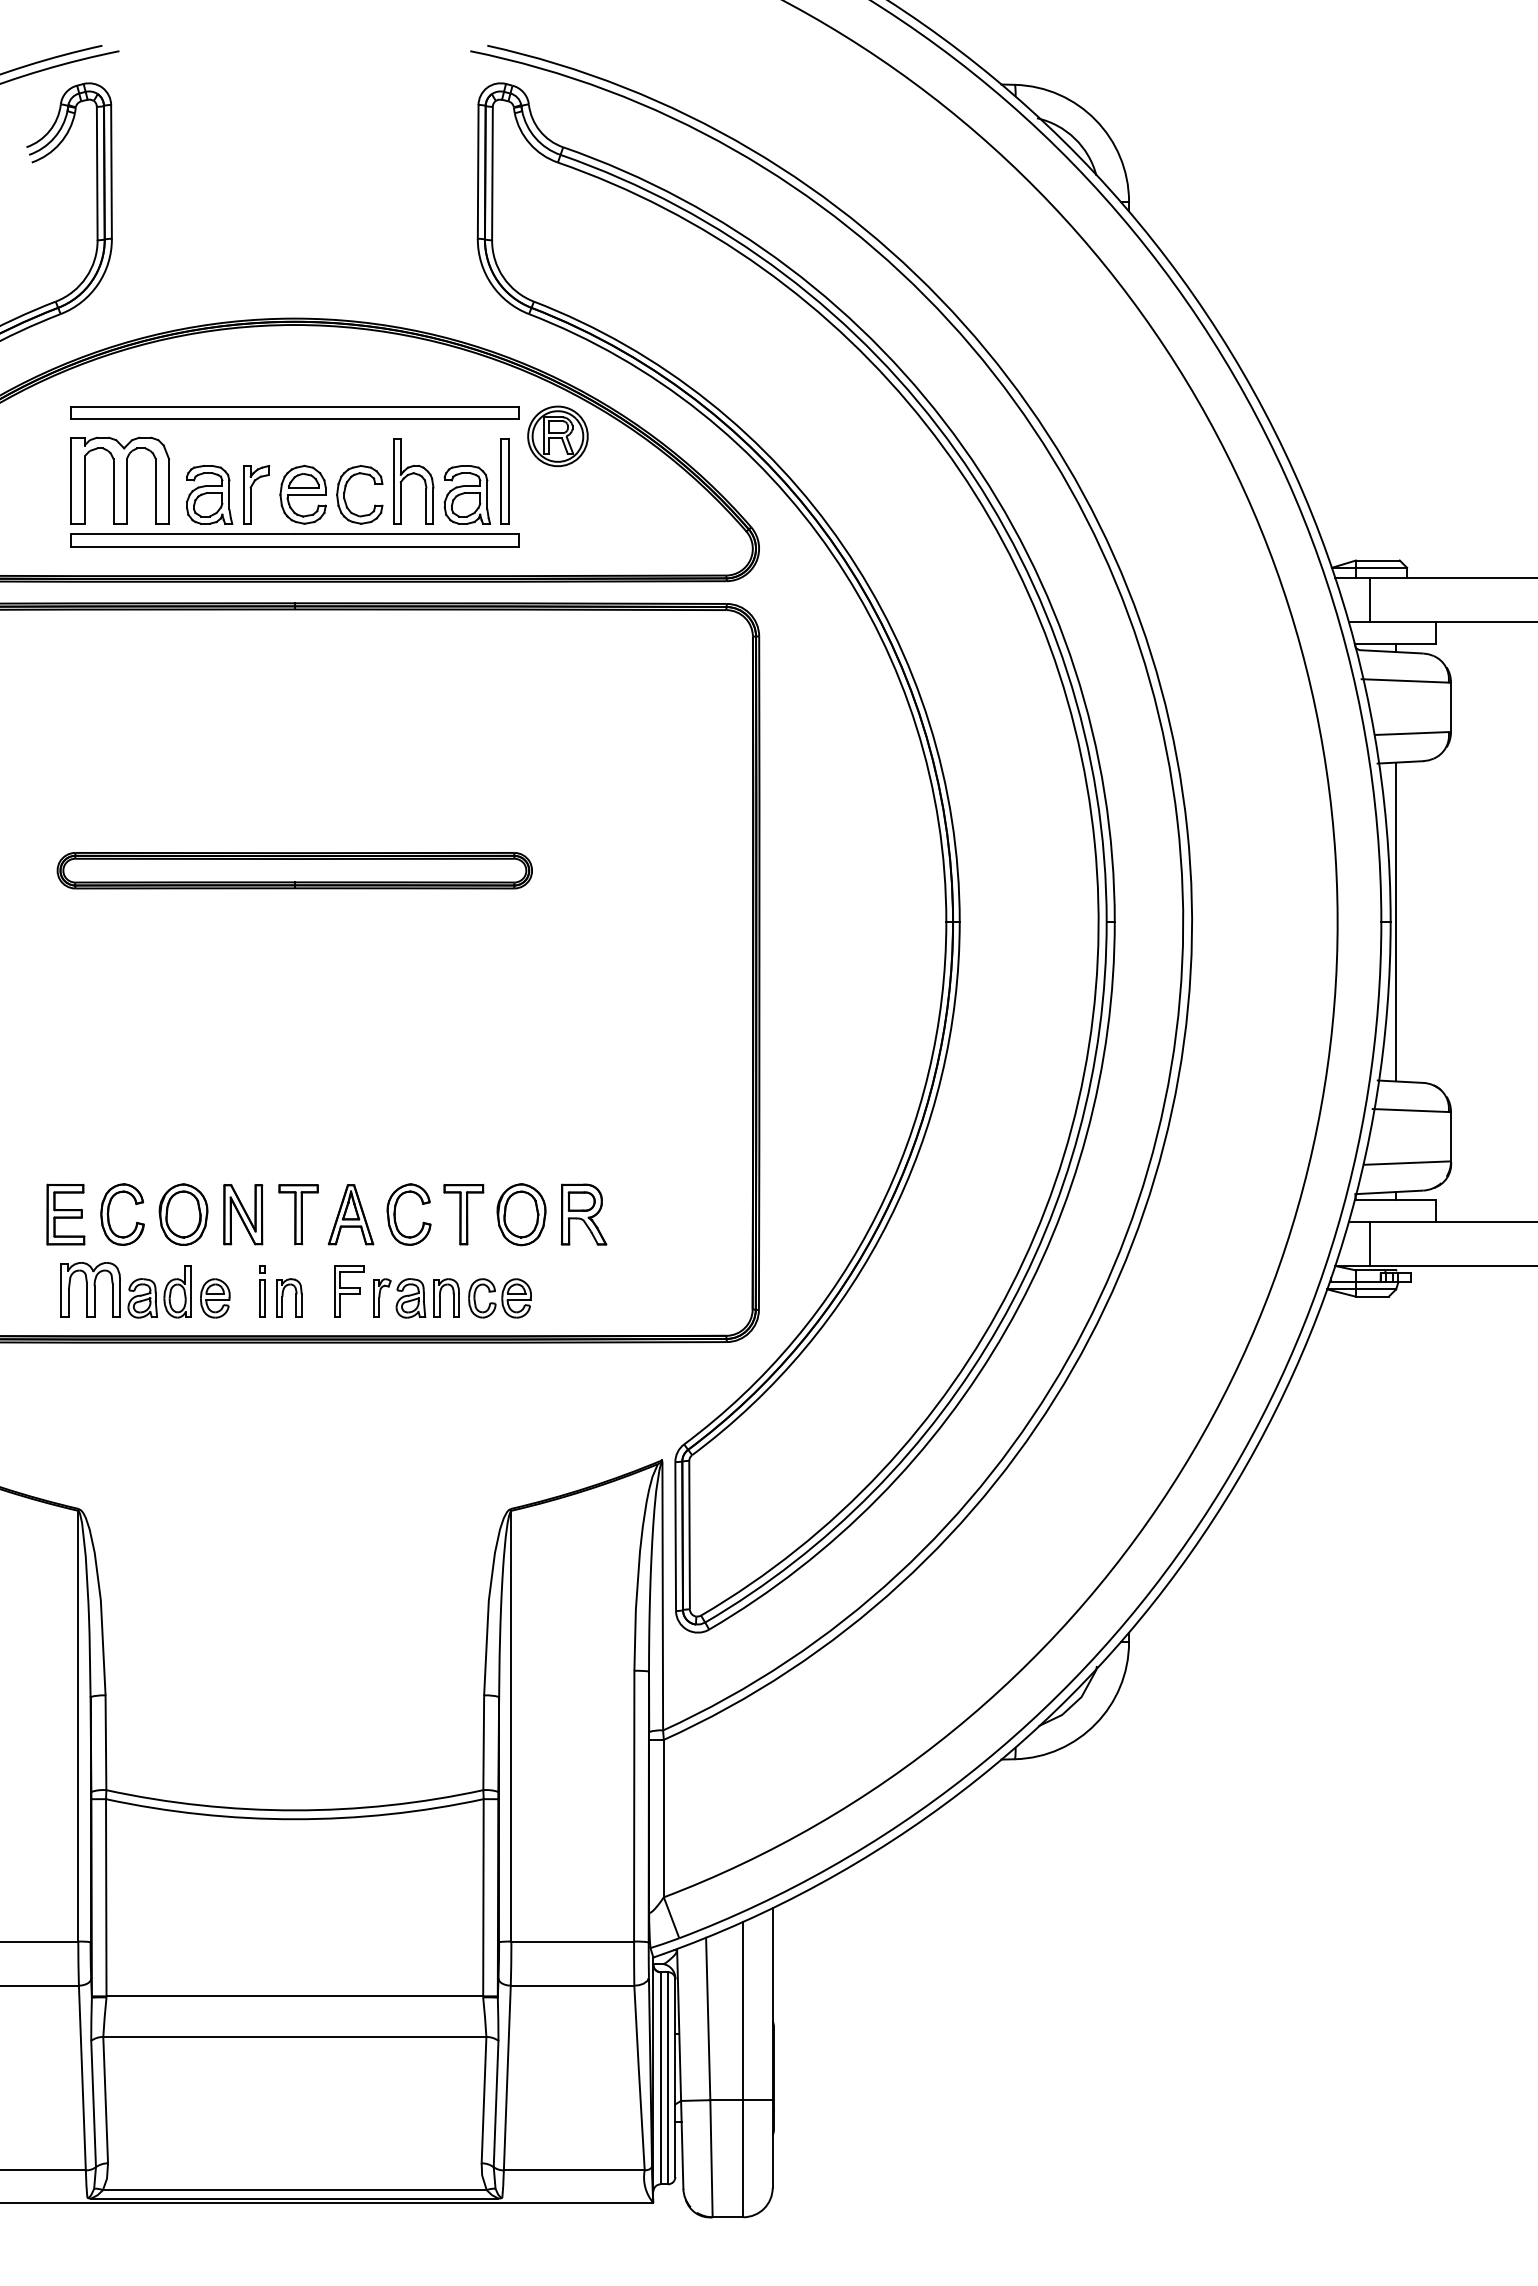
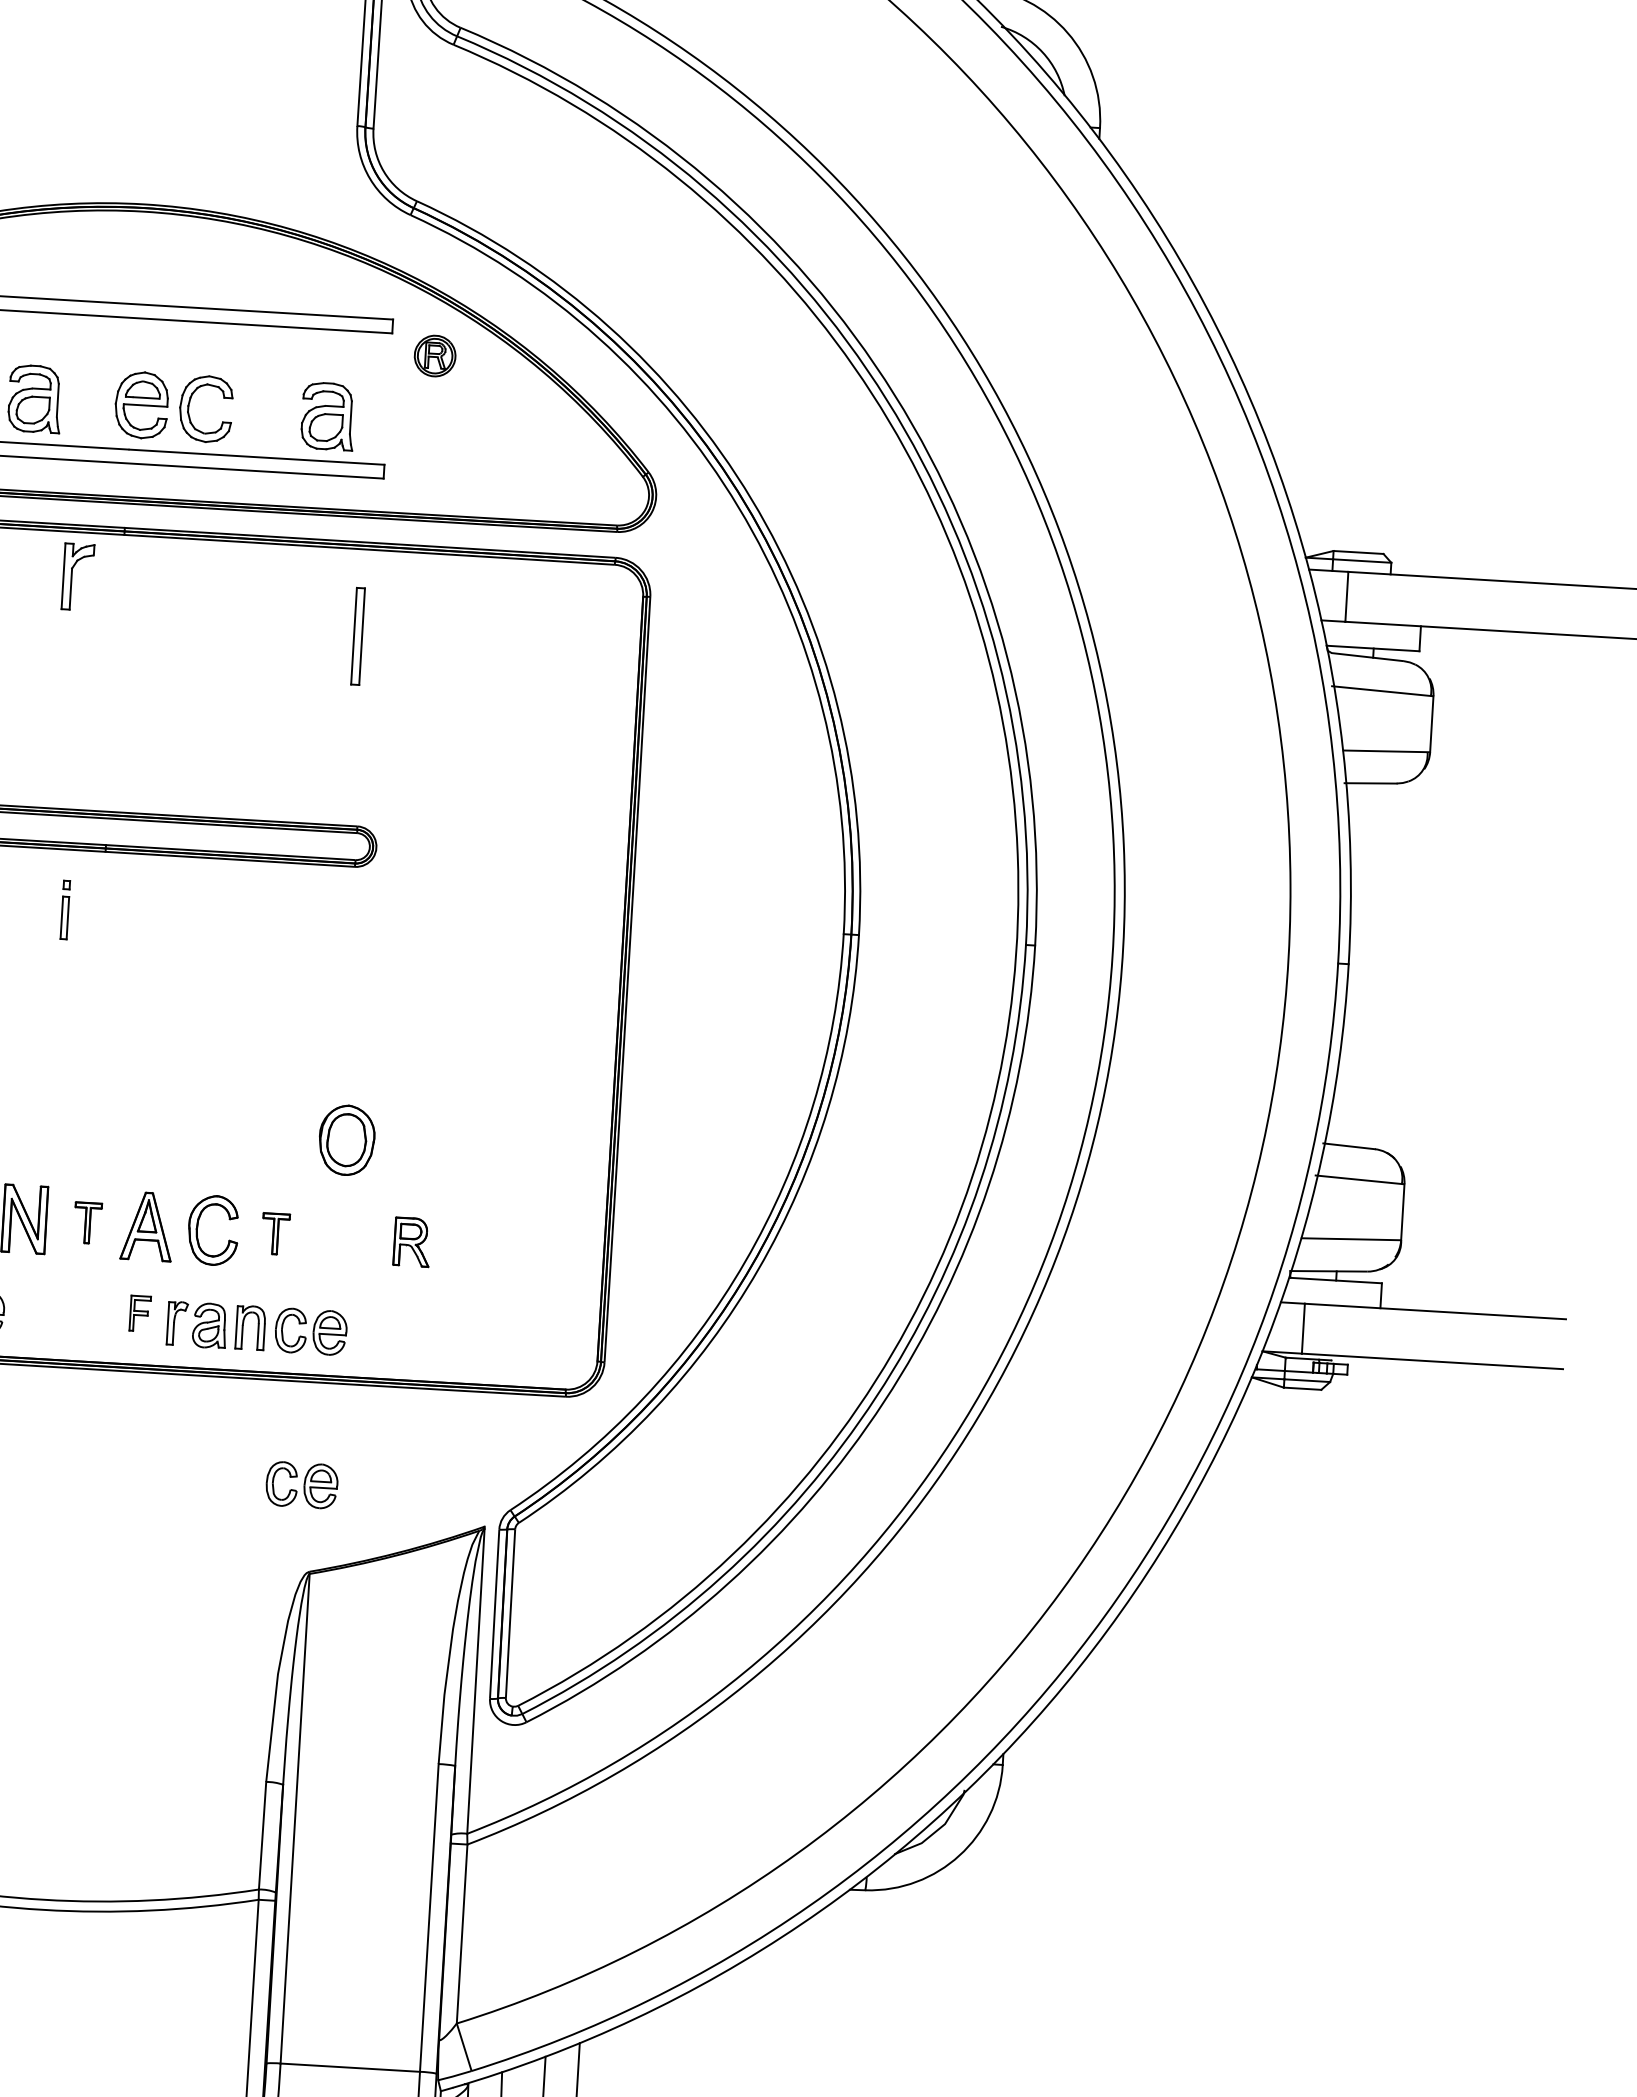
part: (557, 436) -> (434, 356), size x0.6
part: (410, 475) -> (264, 390), removed
part: (504, 481) -> (357, 636), moved
part: (256, 494) -> (78, 576), moved
line: (1396, 921) -> (1355, 963), removed
part: (298, 1214) -> (87, 1222), size x0.6
part: (463, 1214) -> (275, 1233), size x0.6
part: (521, 1214) -> (346, 1140), moved
part: (583, 1214) -> (411, 1242), size x0.7
part: (262, 1291) -> (65, 910), moved
part: (349, 1291) -> (140, 1313), size x0.6
part: (289, 1297) -> (71, 1316), removed
part: (499, 1433) -> (301, 1485), added

